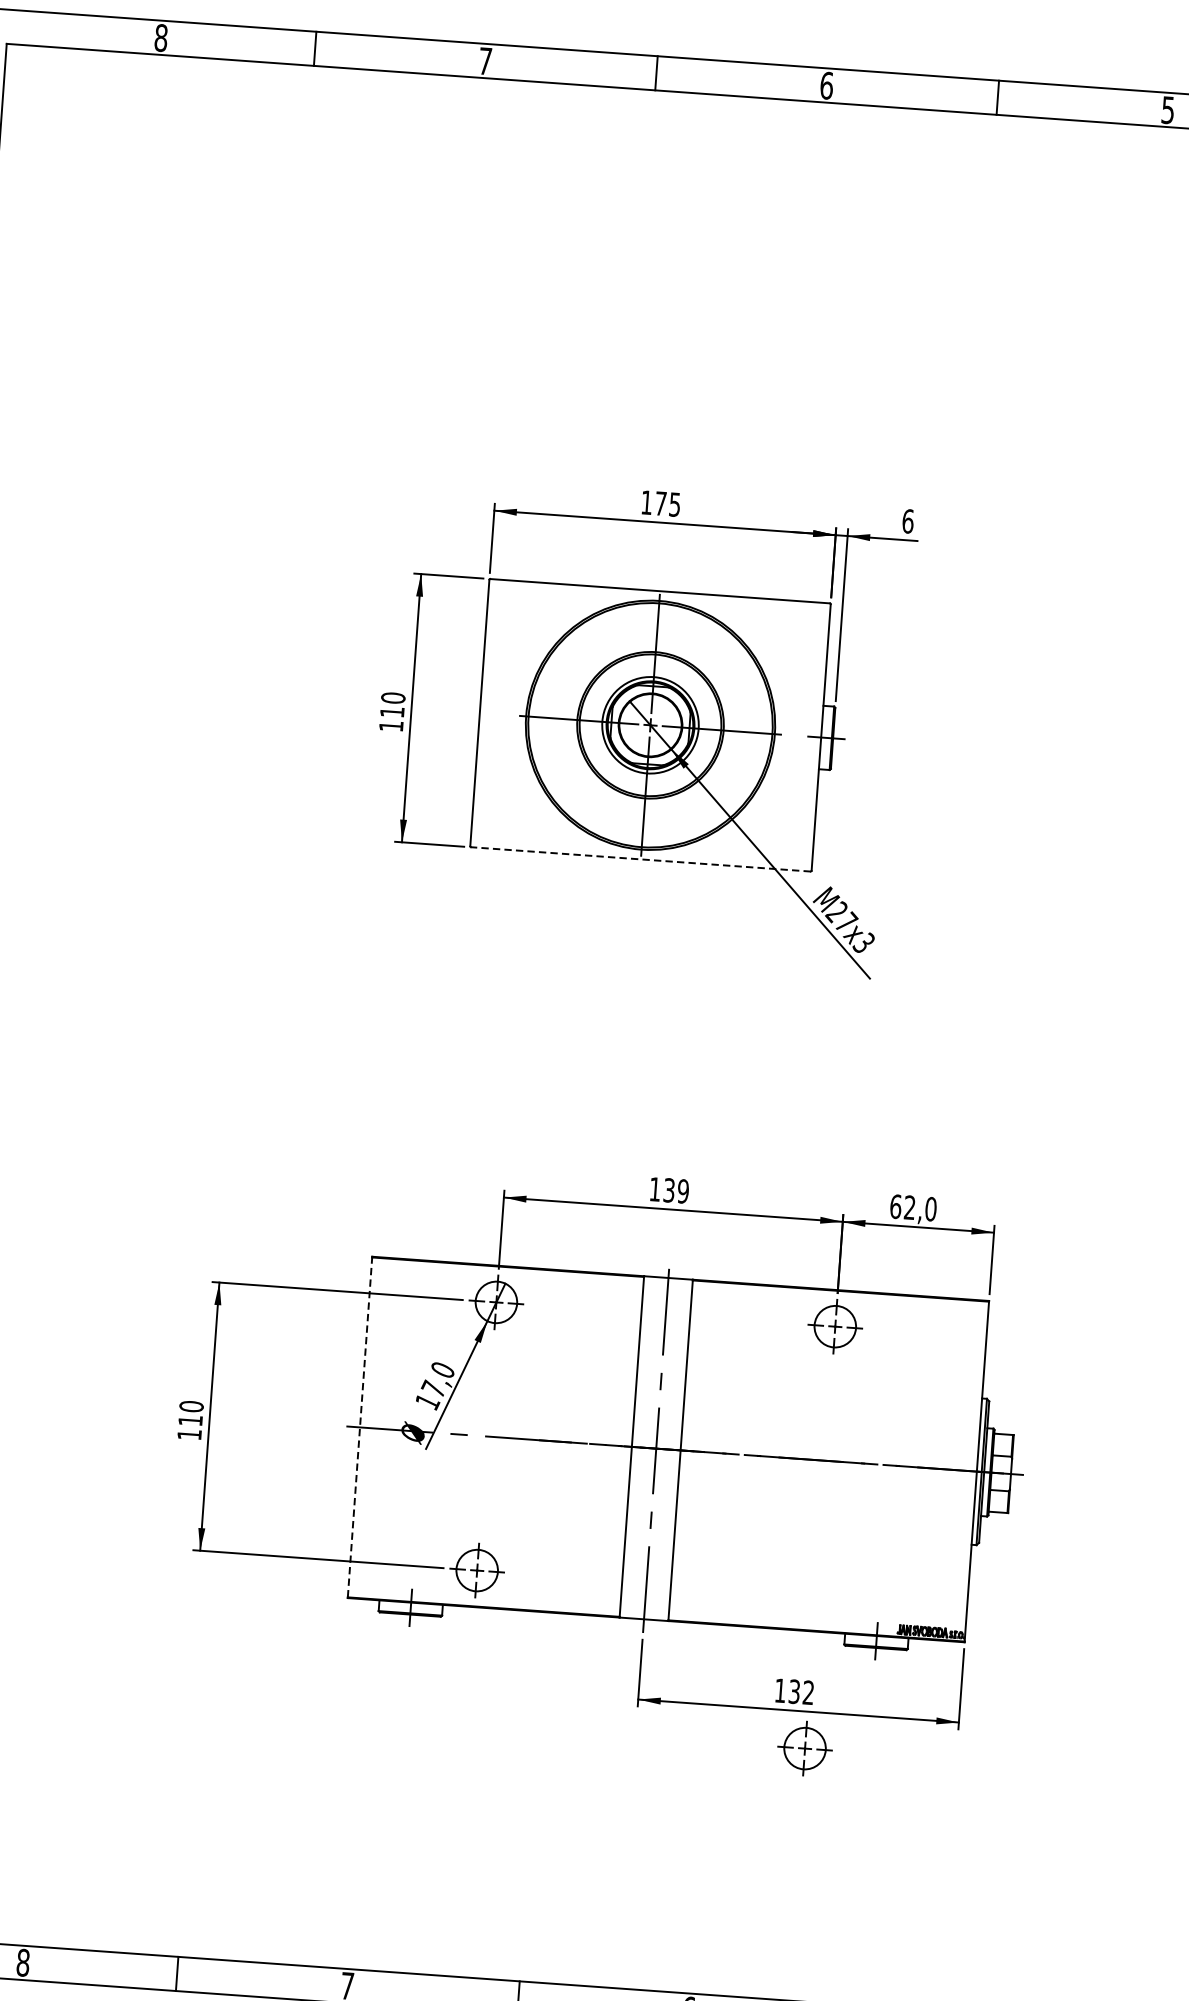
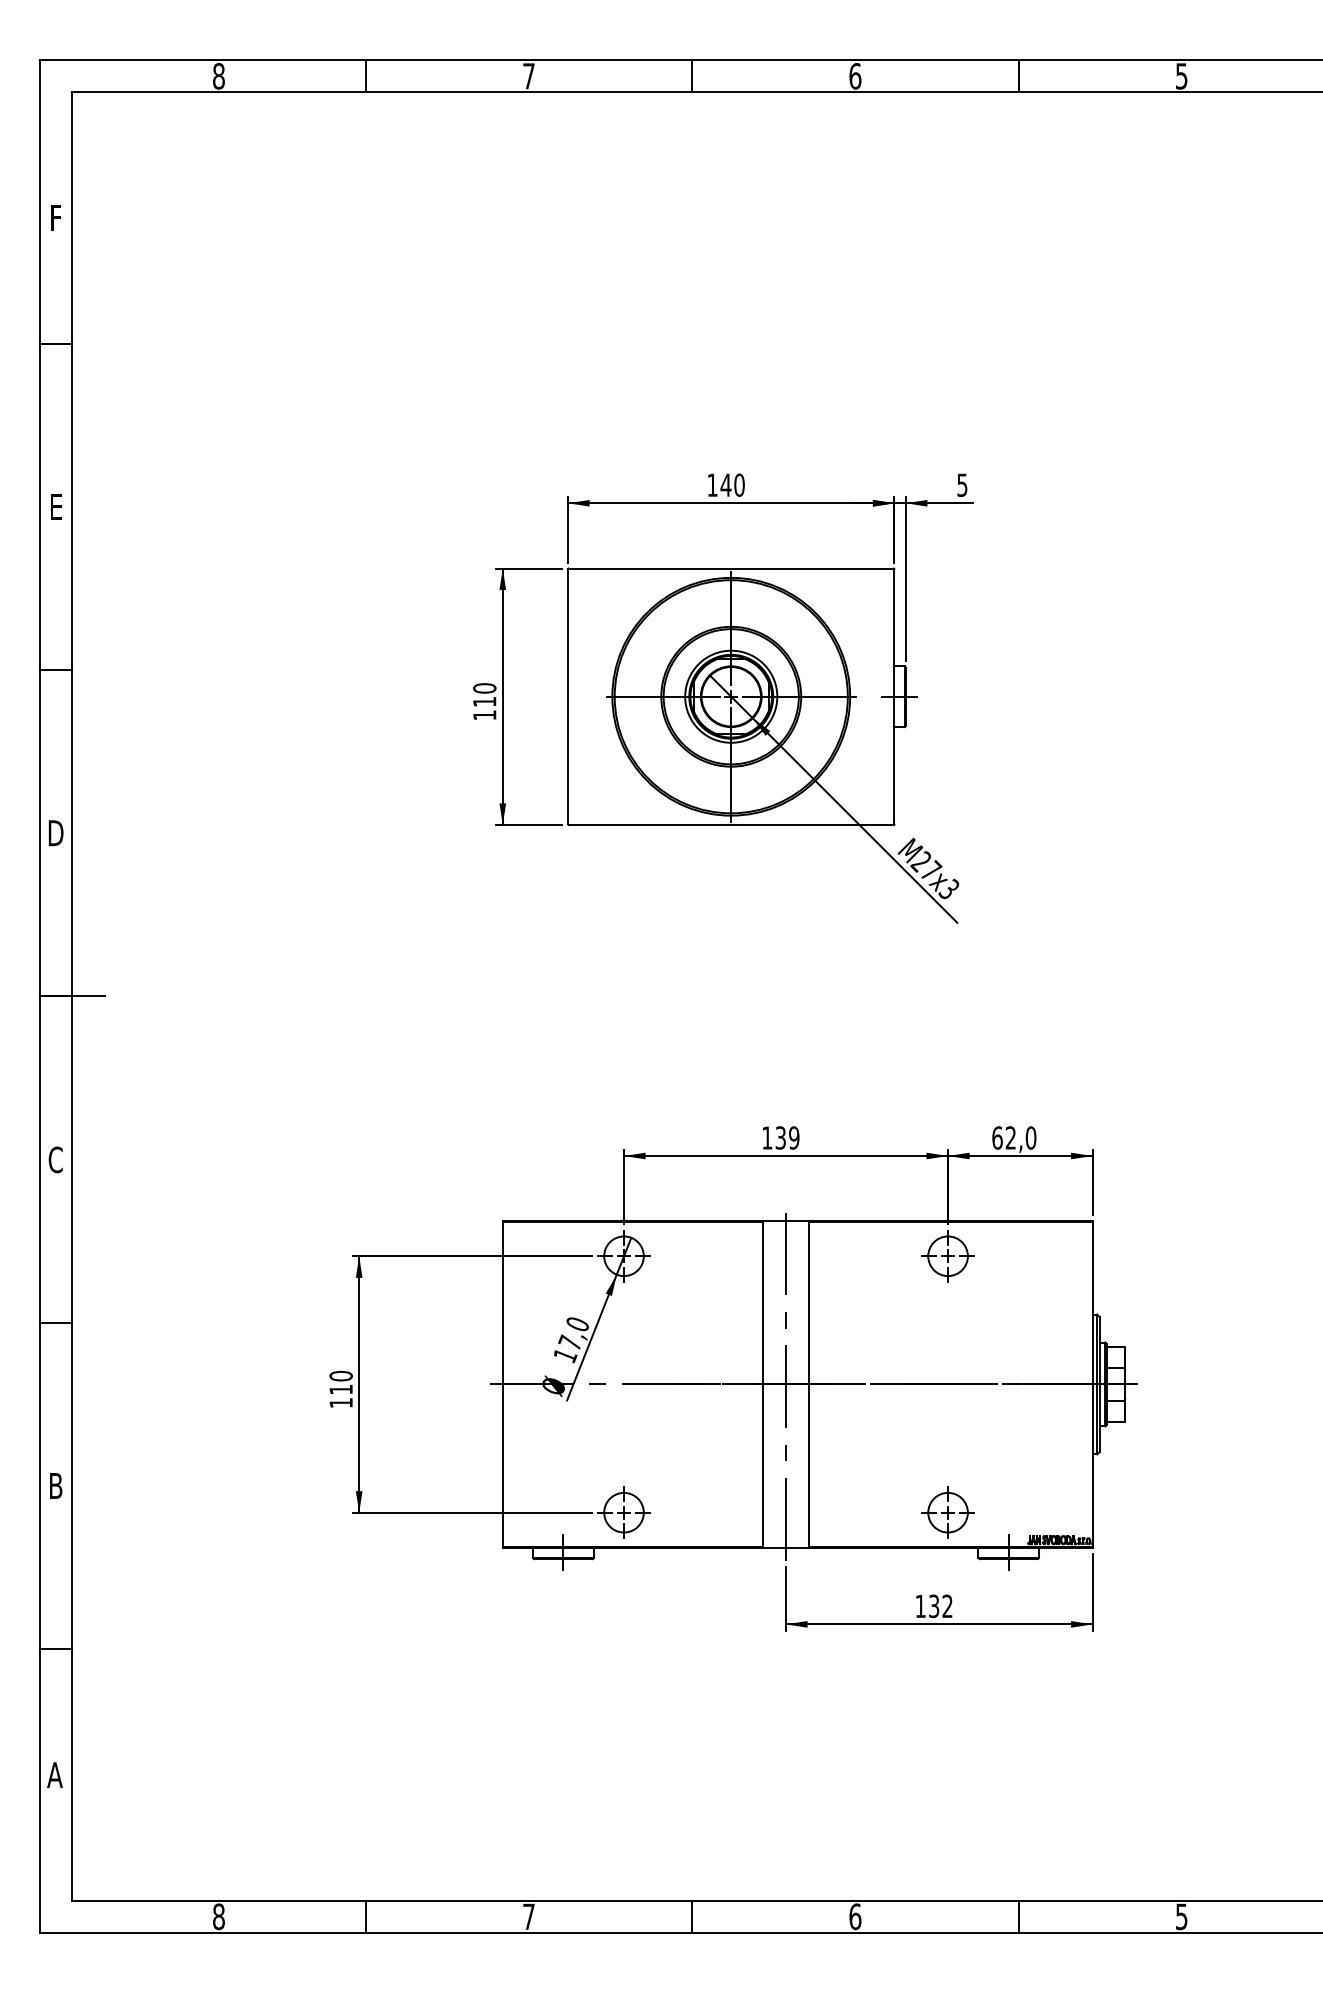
text: (667, 503) -> (732, 484), 175 -> 140
text: (908, 521) -> (962, 485), 6 -> 5
line: (640, 858) -> (730, 824), dashed -> solid
line: (359, 1427) -> (502, 1384), dashed -> solid
part: (804, 1748) -> (947, 1512), moved

